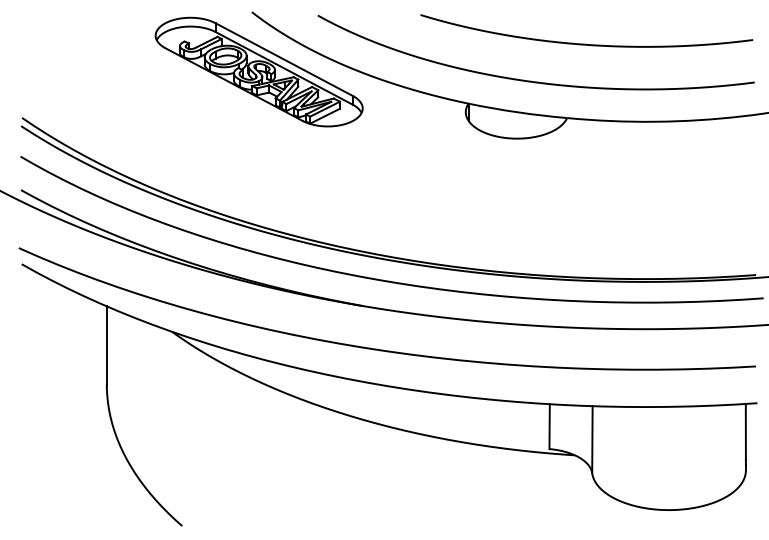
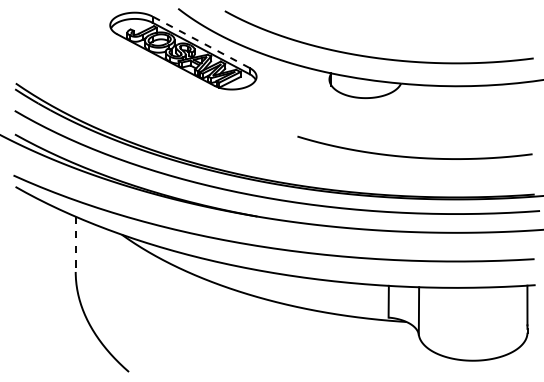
curve: (586, 43) -> (414, 156), moved
line: (284, 59) -> (201, 42), solid -> dashed
line: (106, 345) -> (75, 244), solid -> dashed

